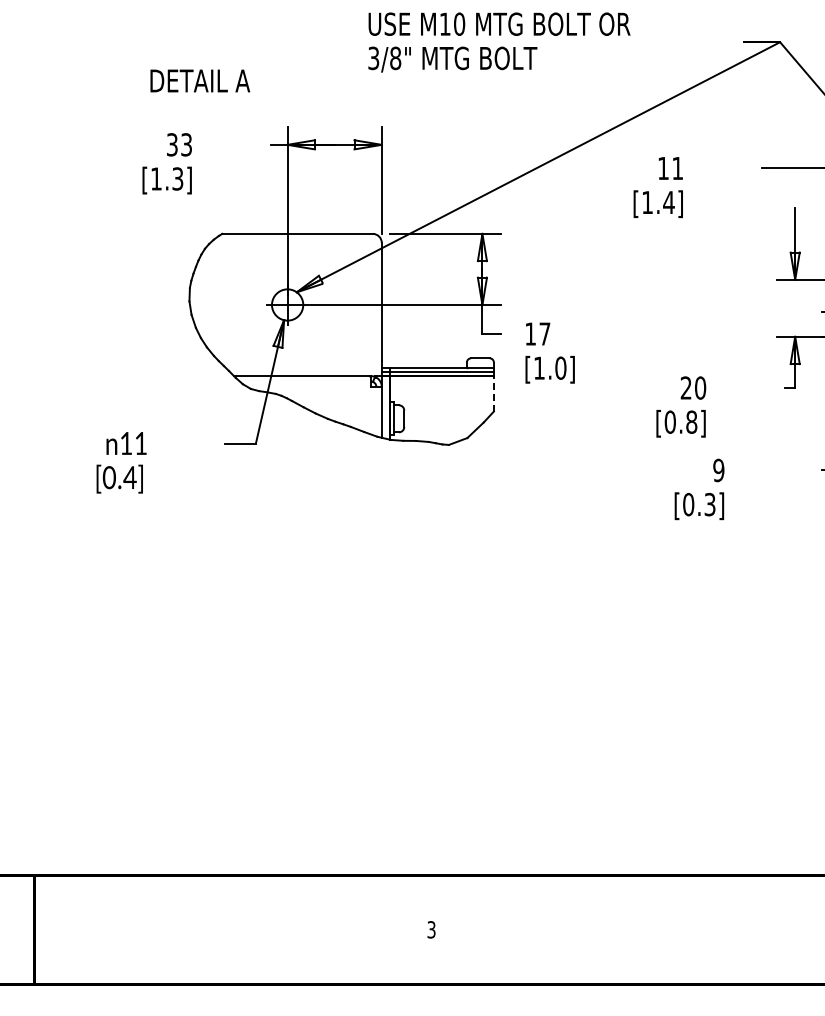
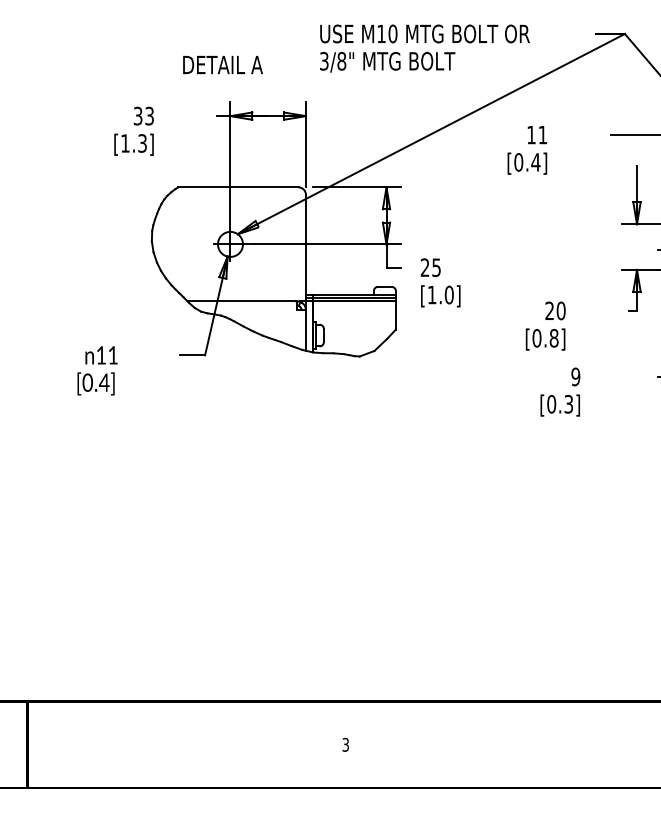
text: (499, 42) -> (425, 48), moved
text: (199, 80) -> (222, 64), moved
text: (647, 202) -> (518, 162), [1.4] -> [0.4]
text: (537, 333) -> (430, 267), 17 -> 25
line: (493, 393) -> (395, 315), dashed -> solid

